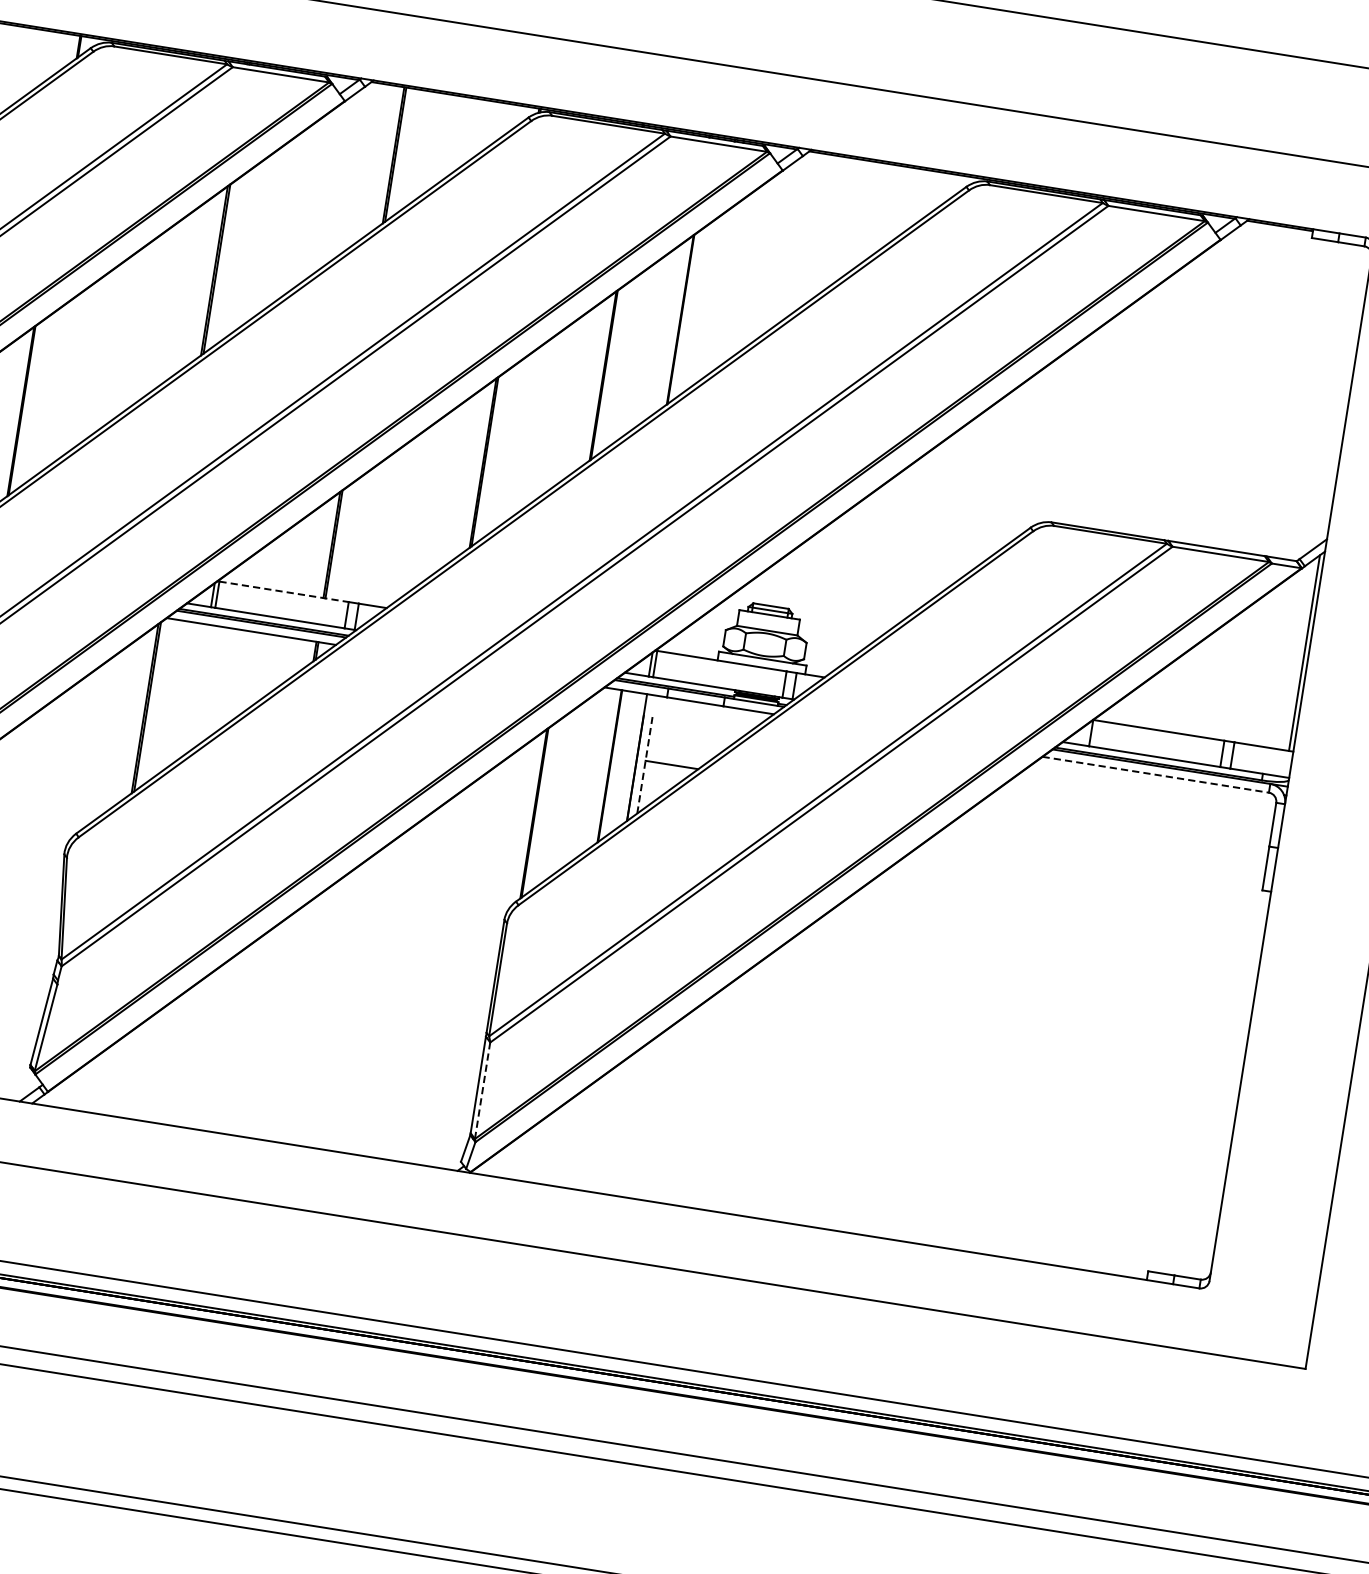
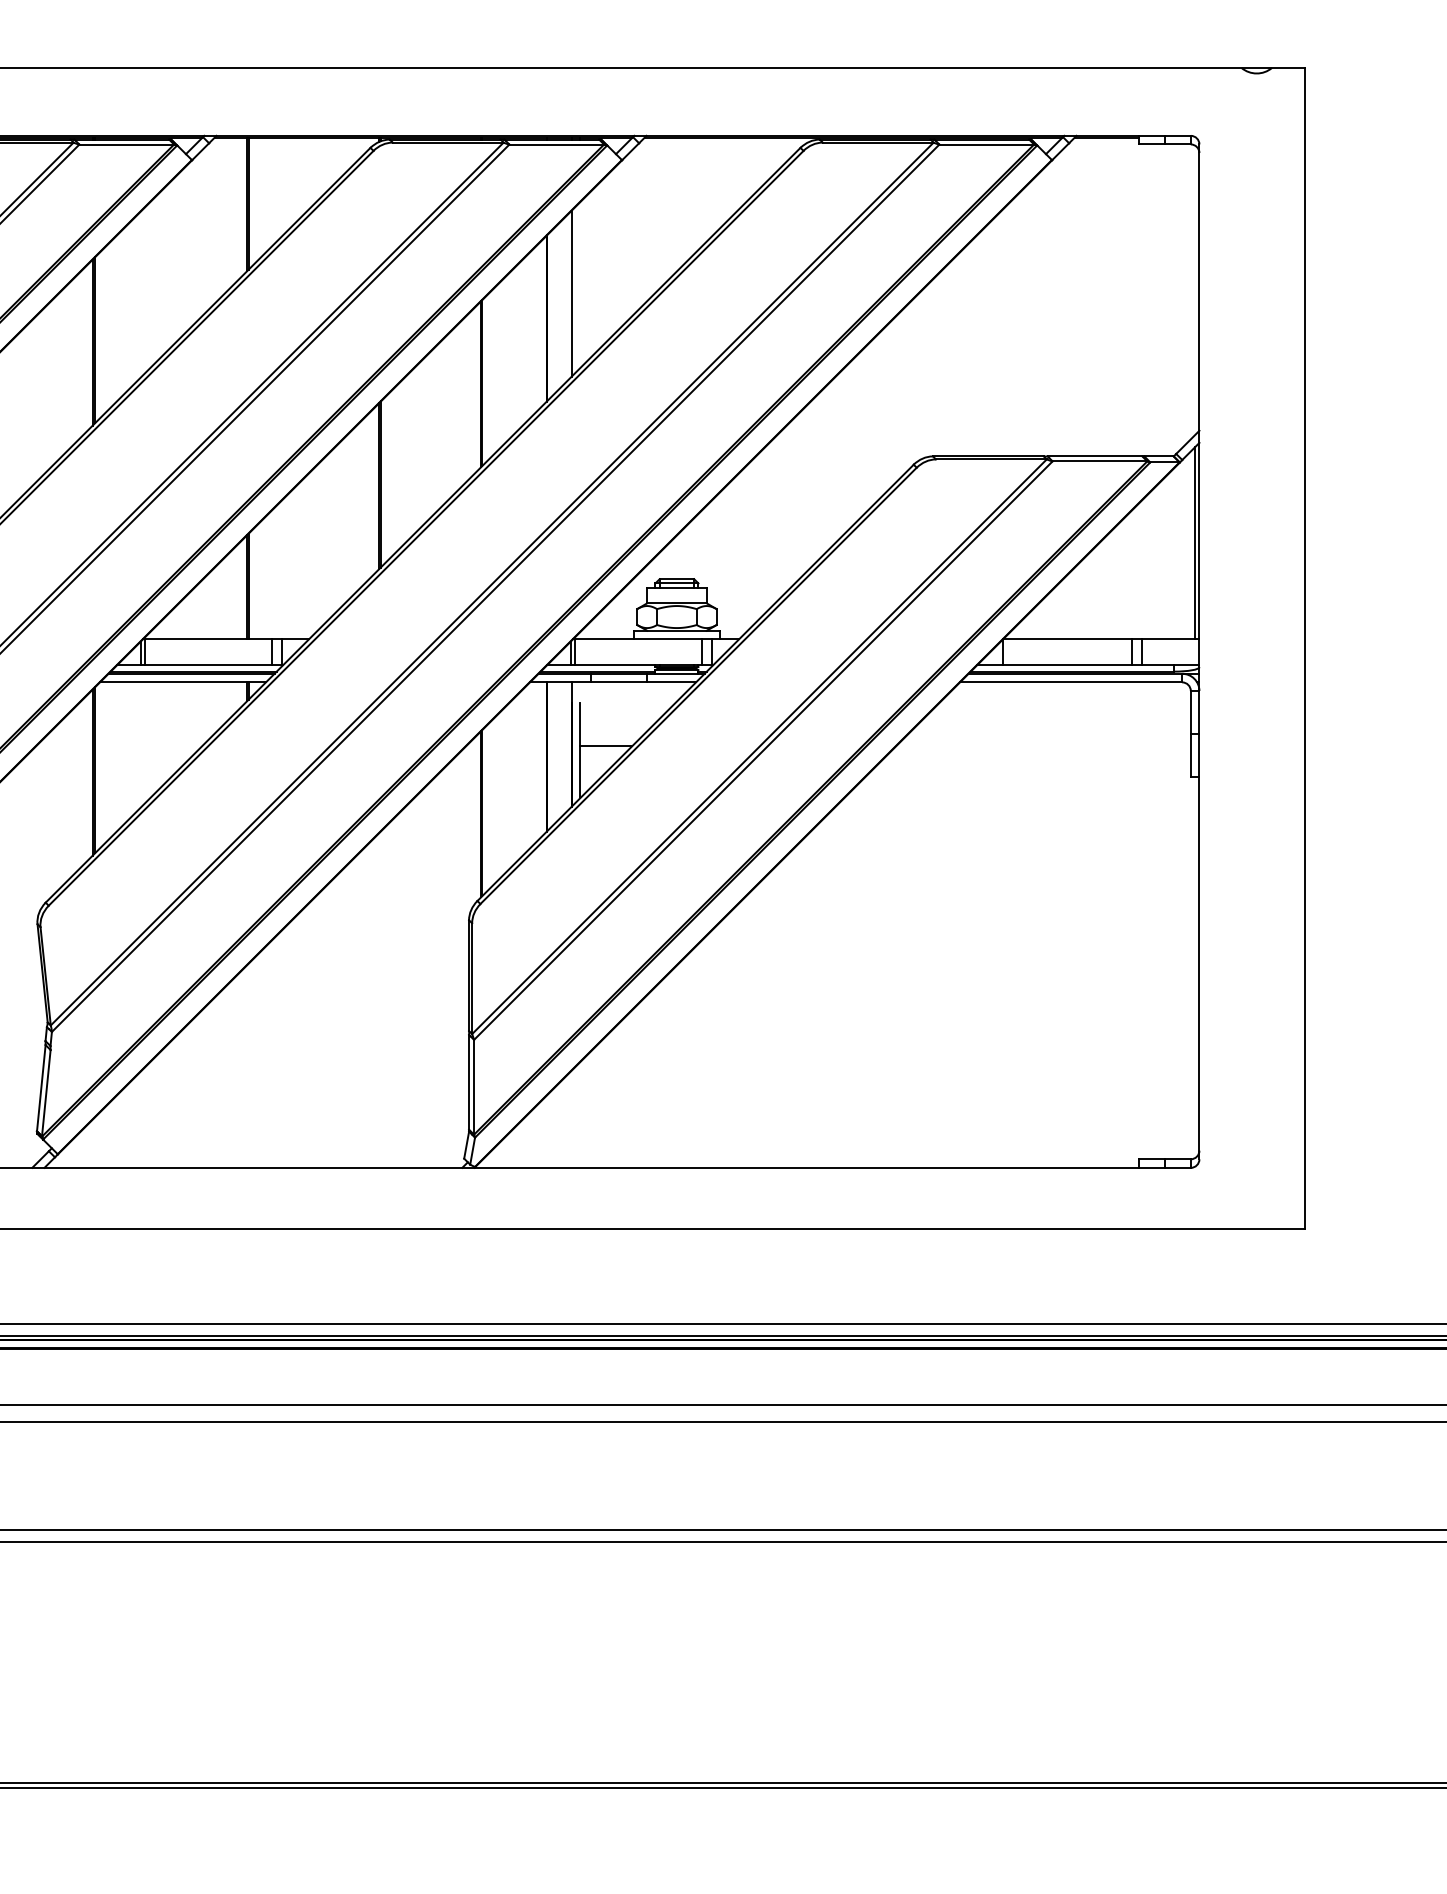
line: (709, 298) -> (571, 293), added
line: (284, 591) -> (208, 639), dashed -> solid
line: (645, 764) -> (580, 750), dashed -> solid
line: (1156, 774) -> (1071, 682), dashed -> solid
line: (483, 1090) -> (474, 1086), dashed -> solid

